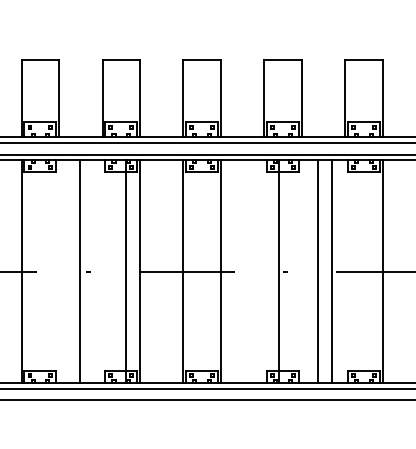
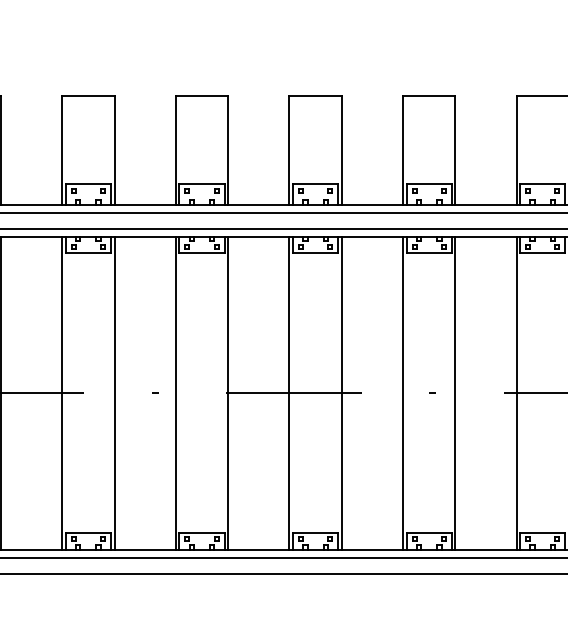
line: (80, 271) -> (115, 392), moved
line: (125, 271) -> (175, 392), moved
line: (279, 271) -> (403, 392), moved
line: (318, 271) -> (516, 392), moved
line: (331, 271) -> (455, 392), moved

